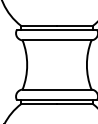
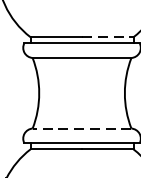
line: (75, 25) -> (108, 36), solid -> dashed
line: (56, 89) -> (81, 128), solid -> dashed

